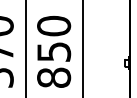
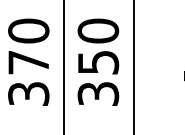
text: (54, 77) -> (98, 93), 850 -> 350

